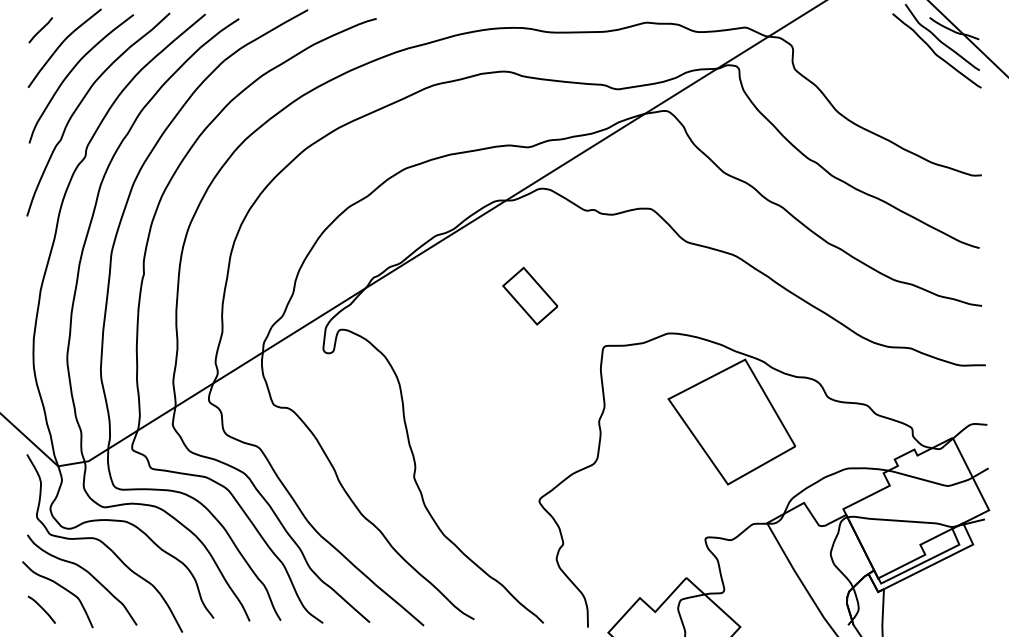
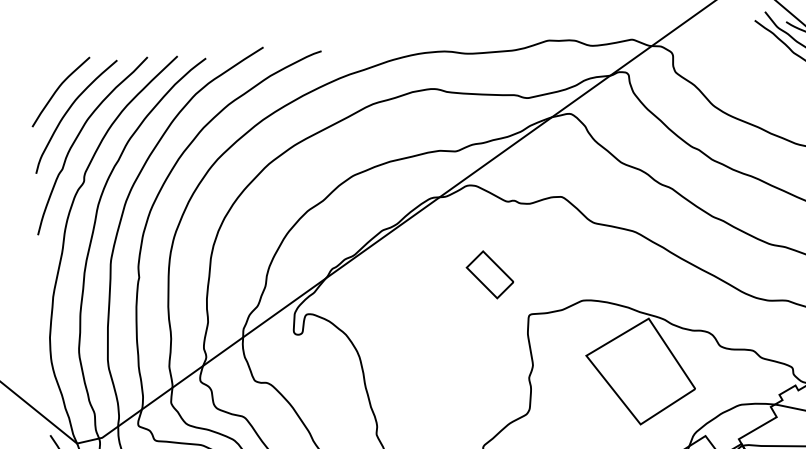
line: (40, 30) -> (39, 78), removed
part: (530, 295) -> (490, 274), moved

